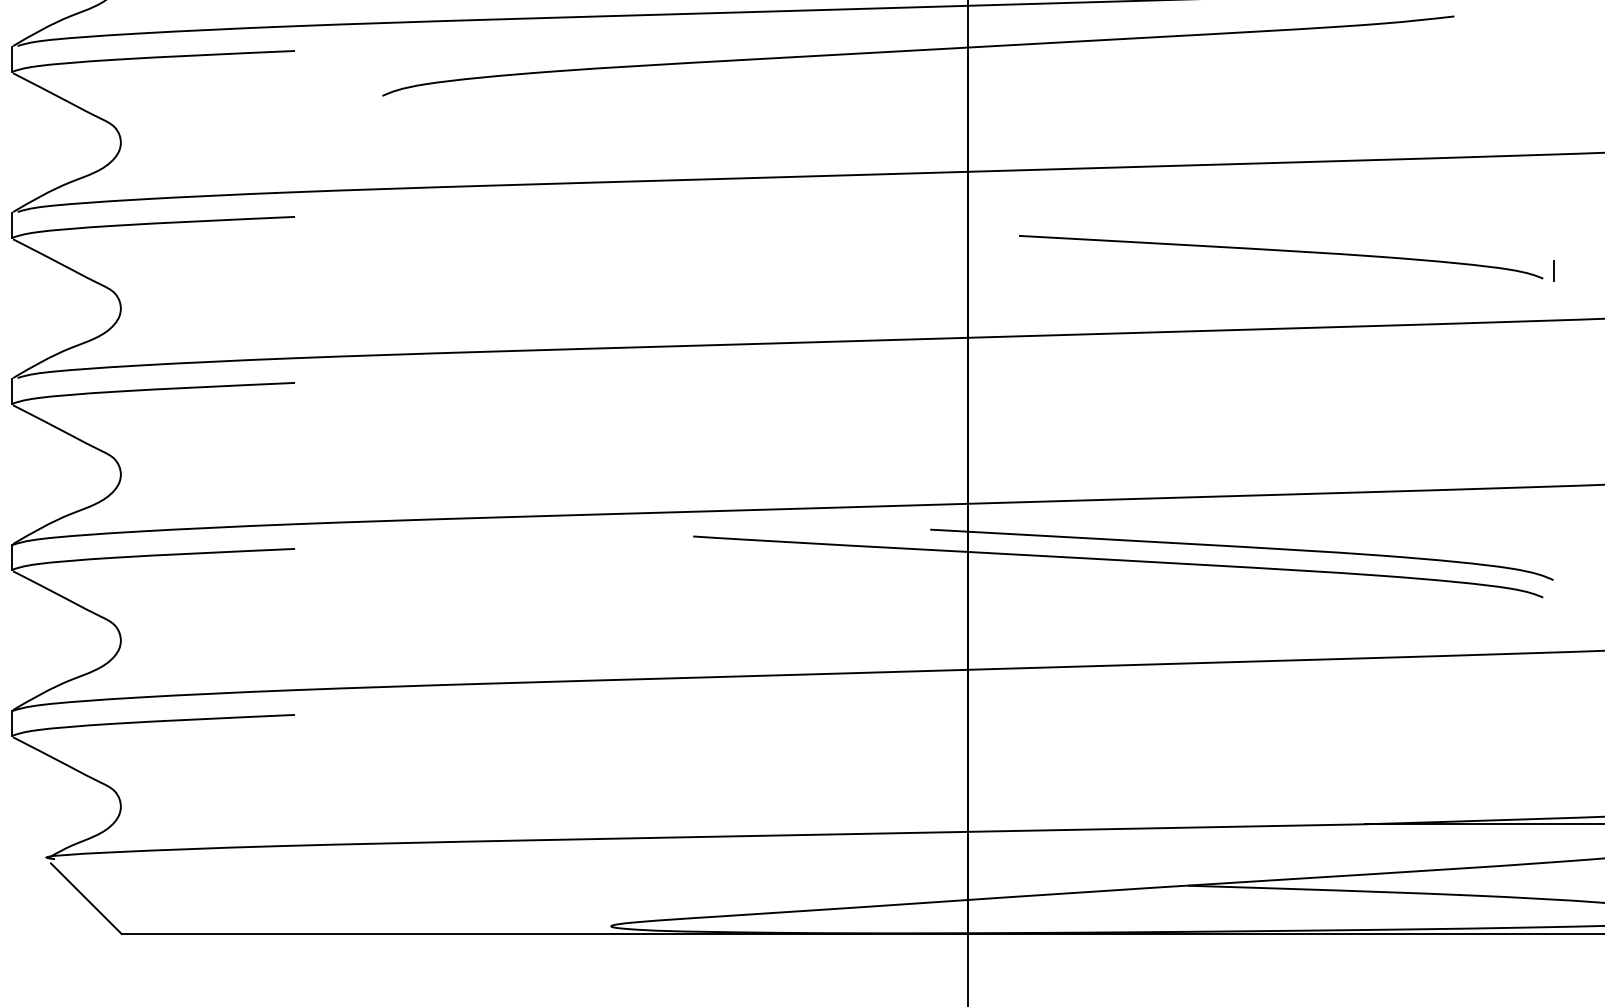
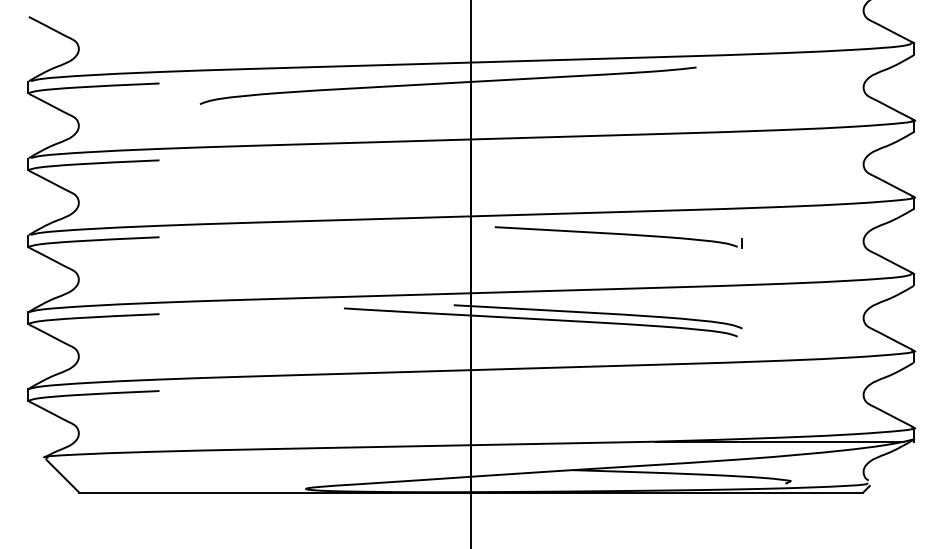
part: (1285, 258) -> (618, 237), moved

